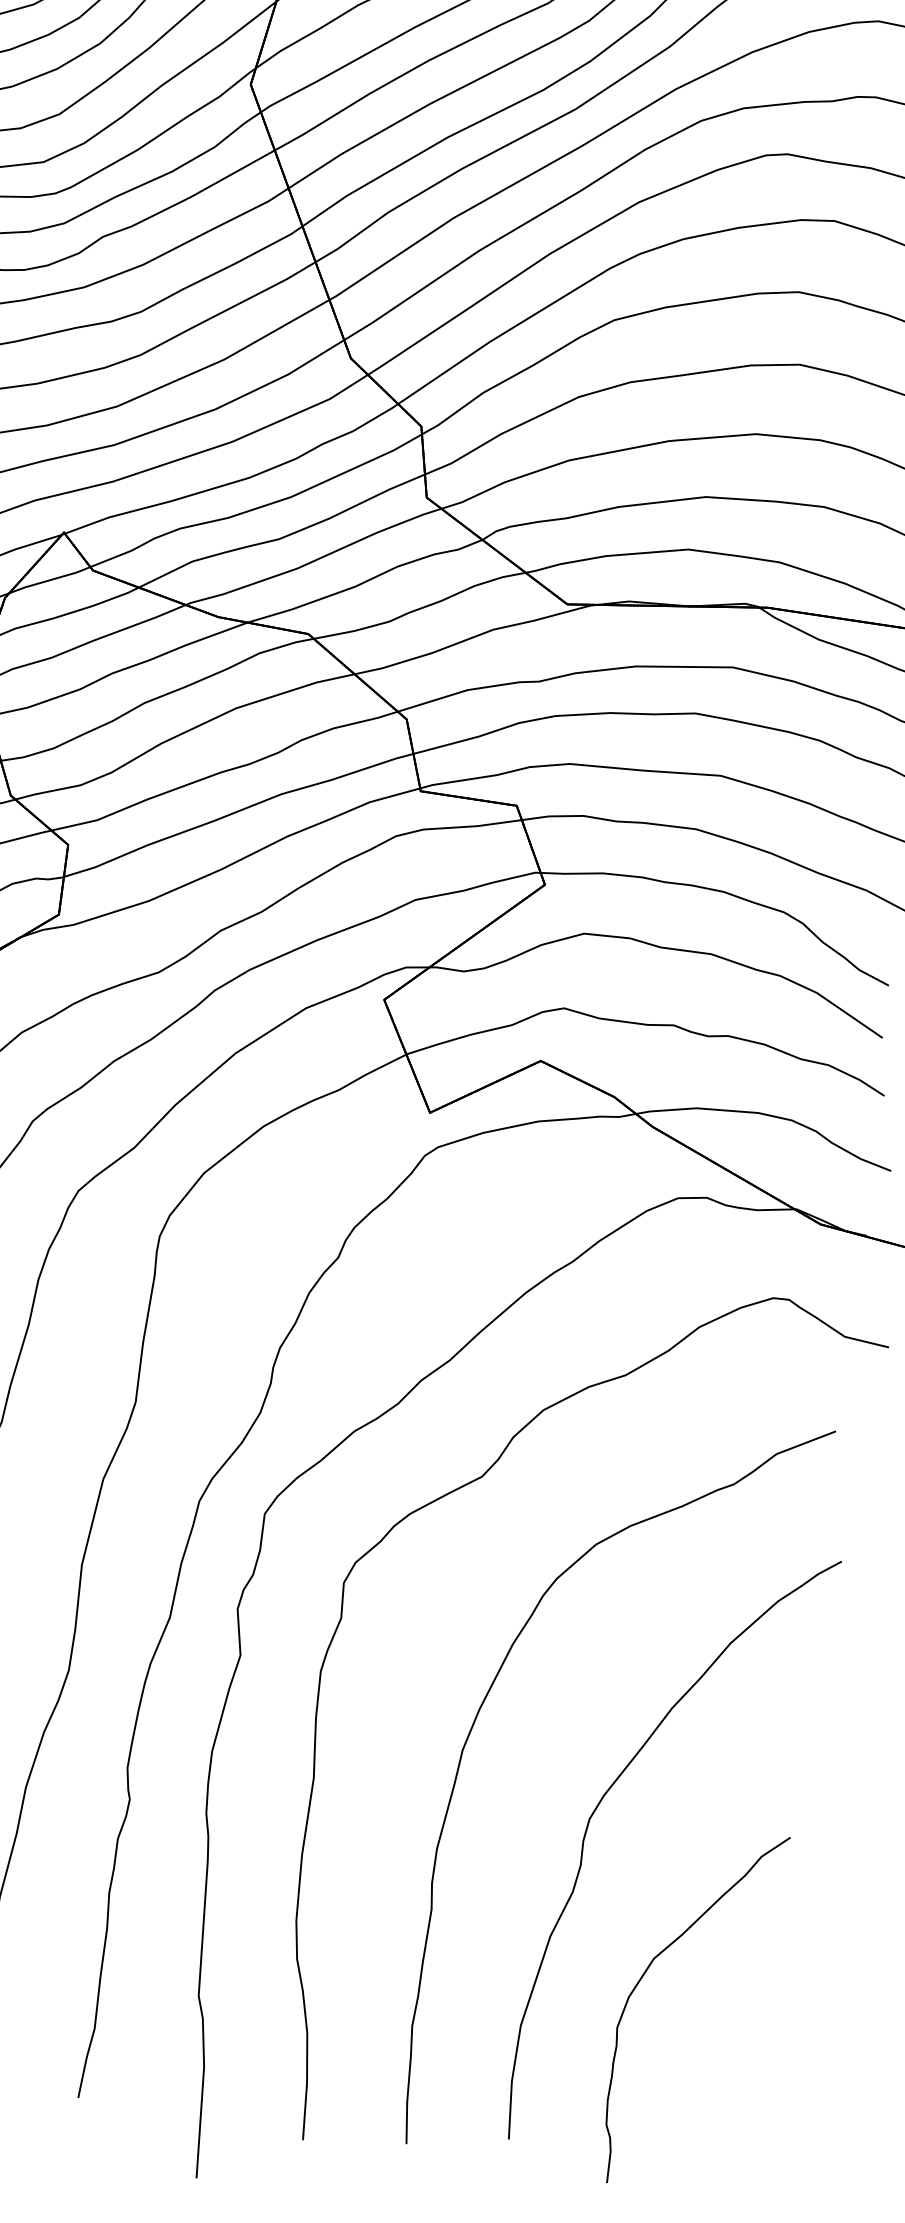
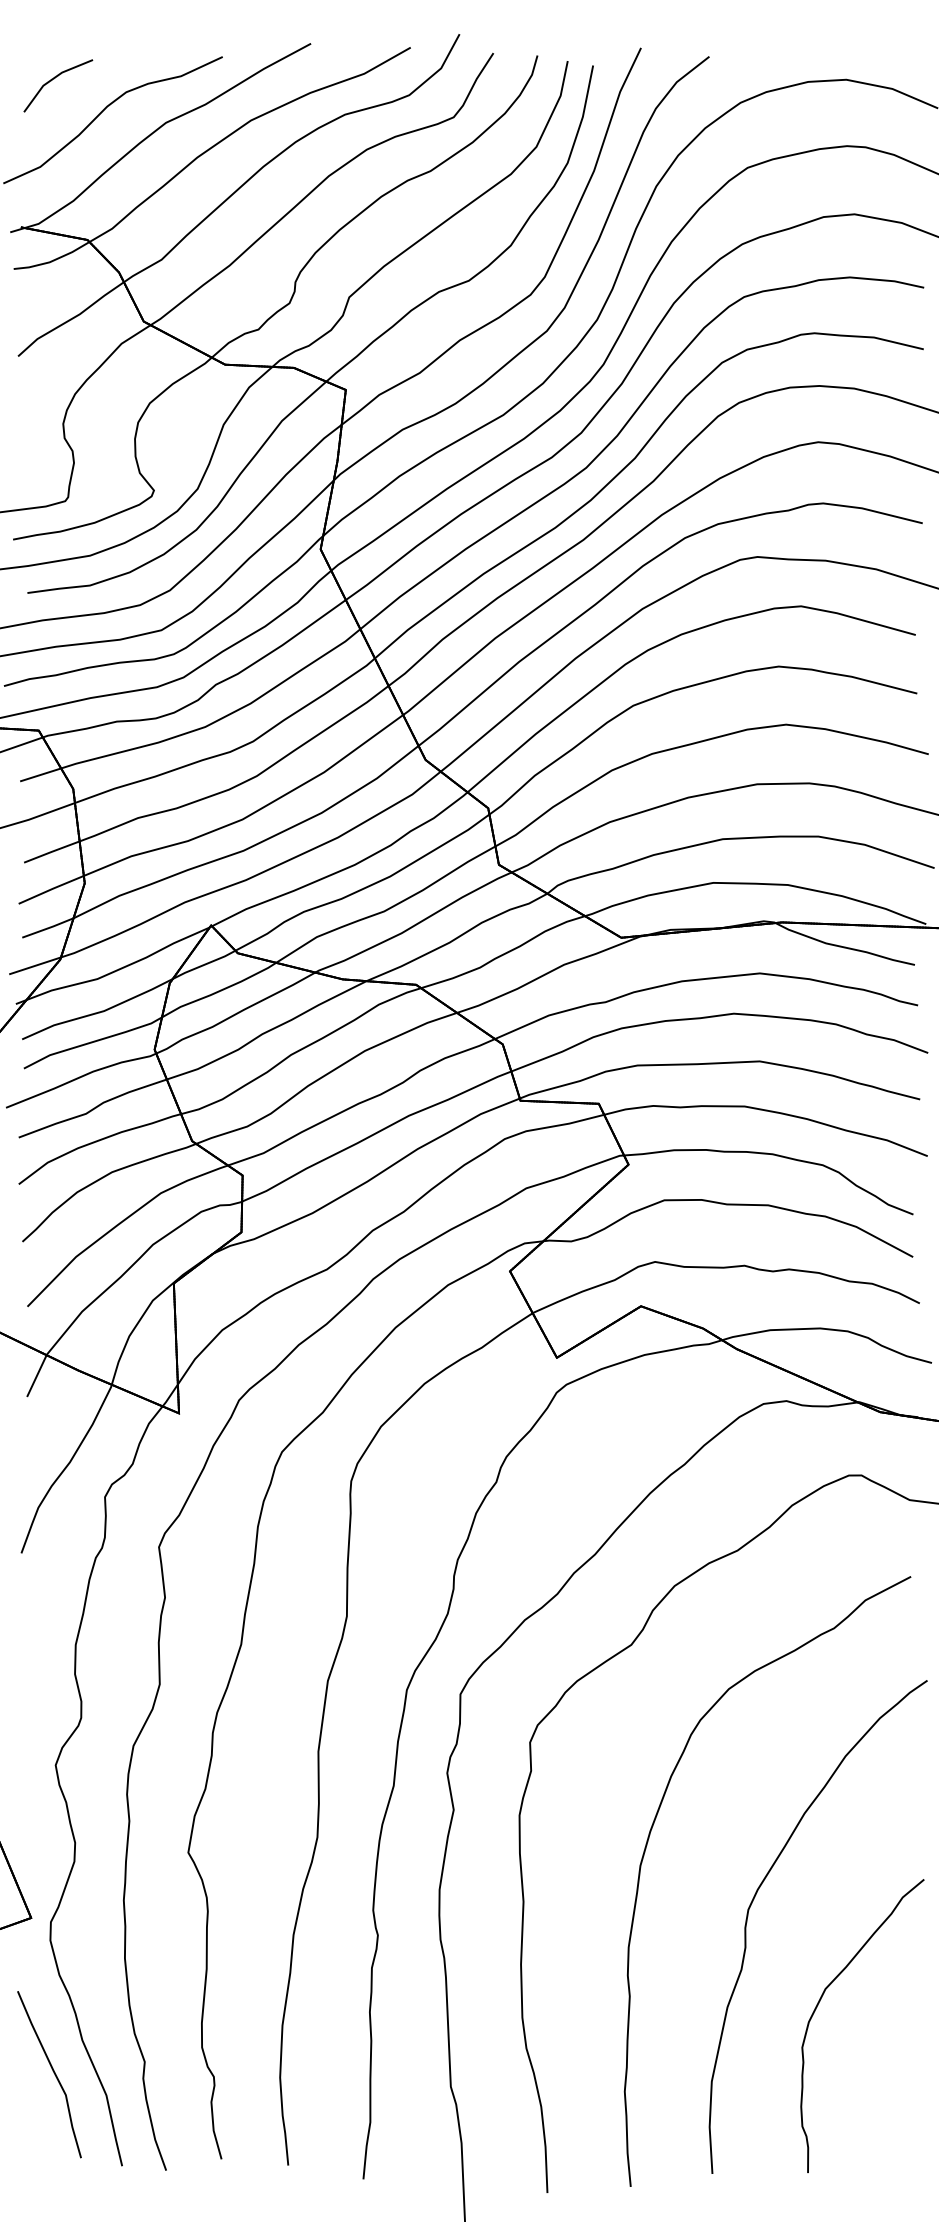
curve: (644, 1975) -> (819, 2003), moved

